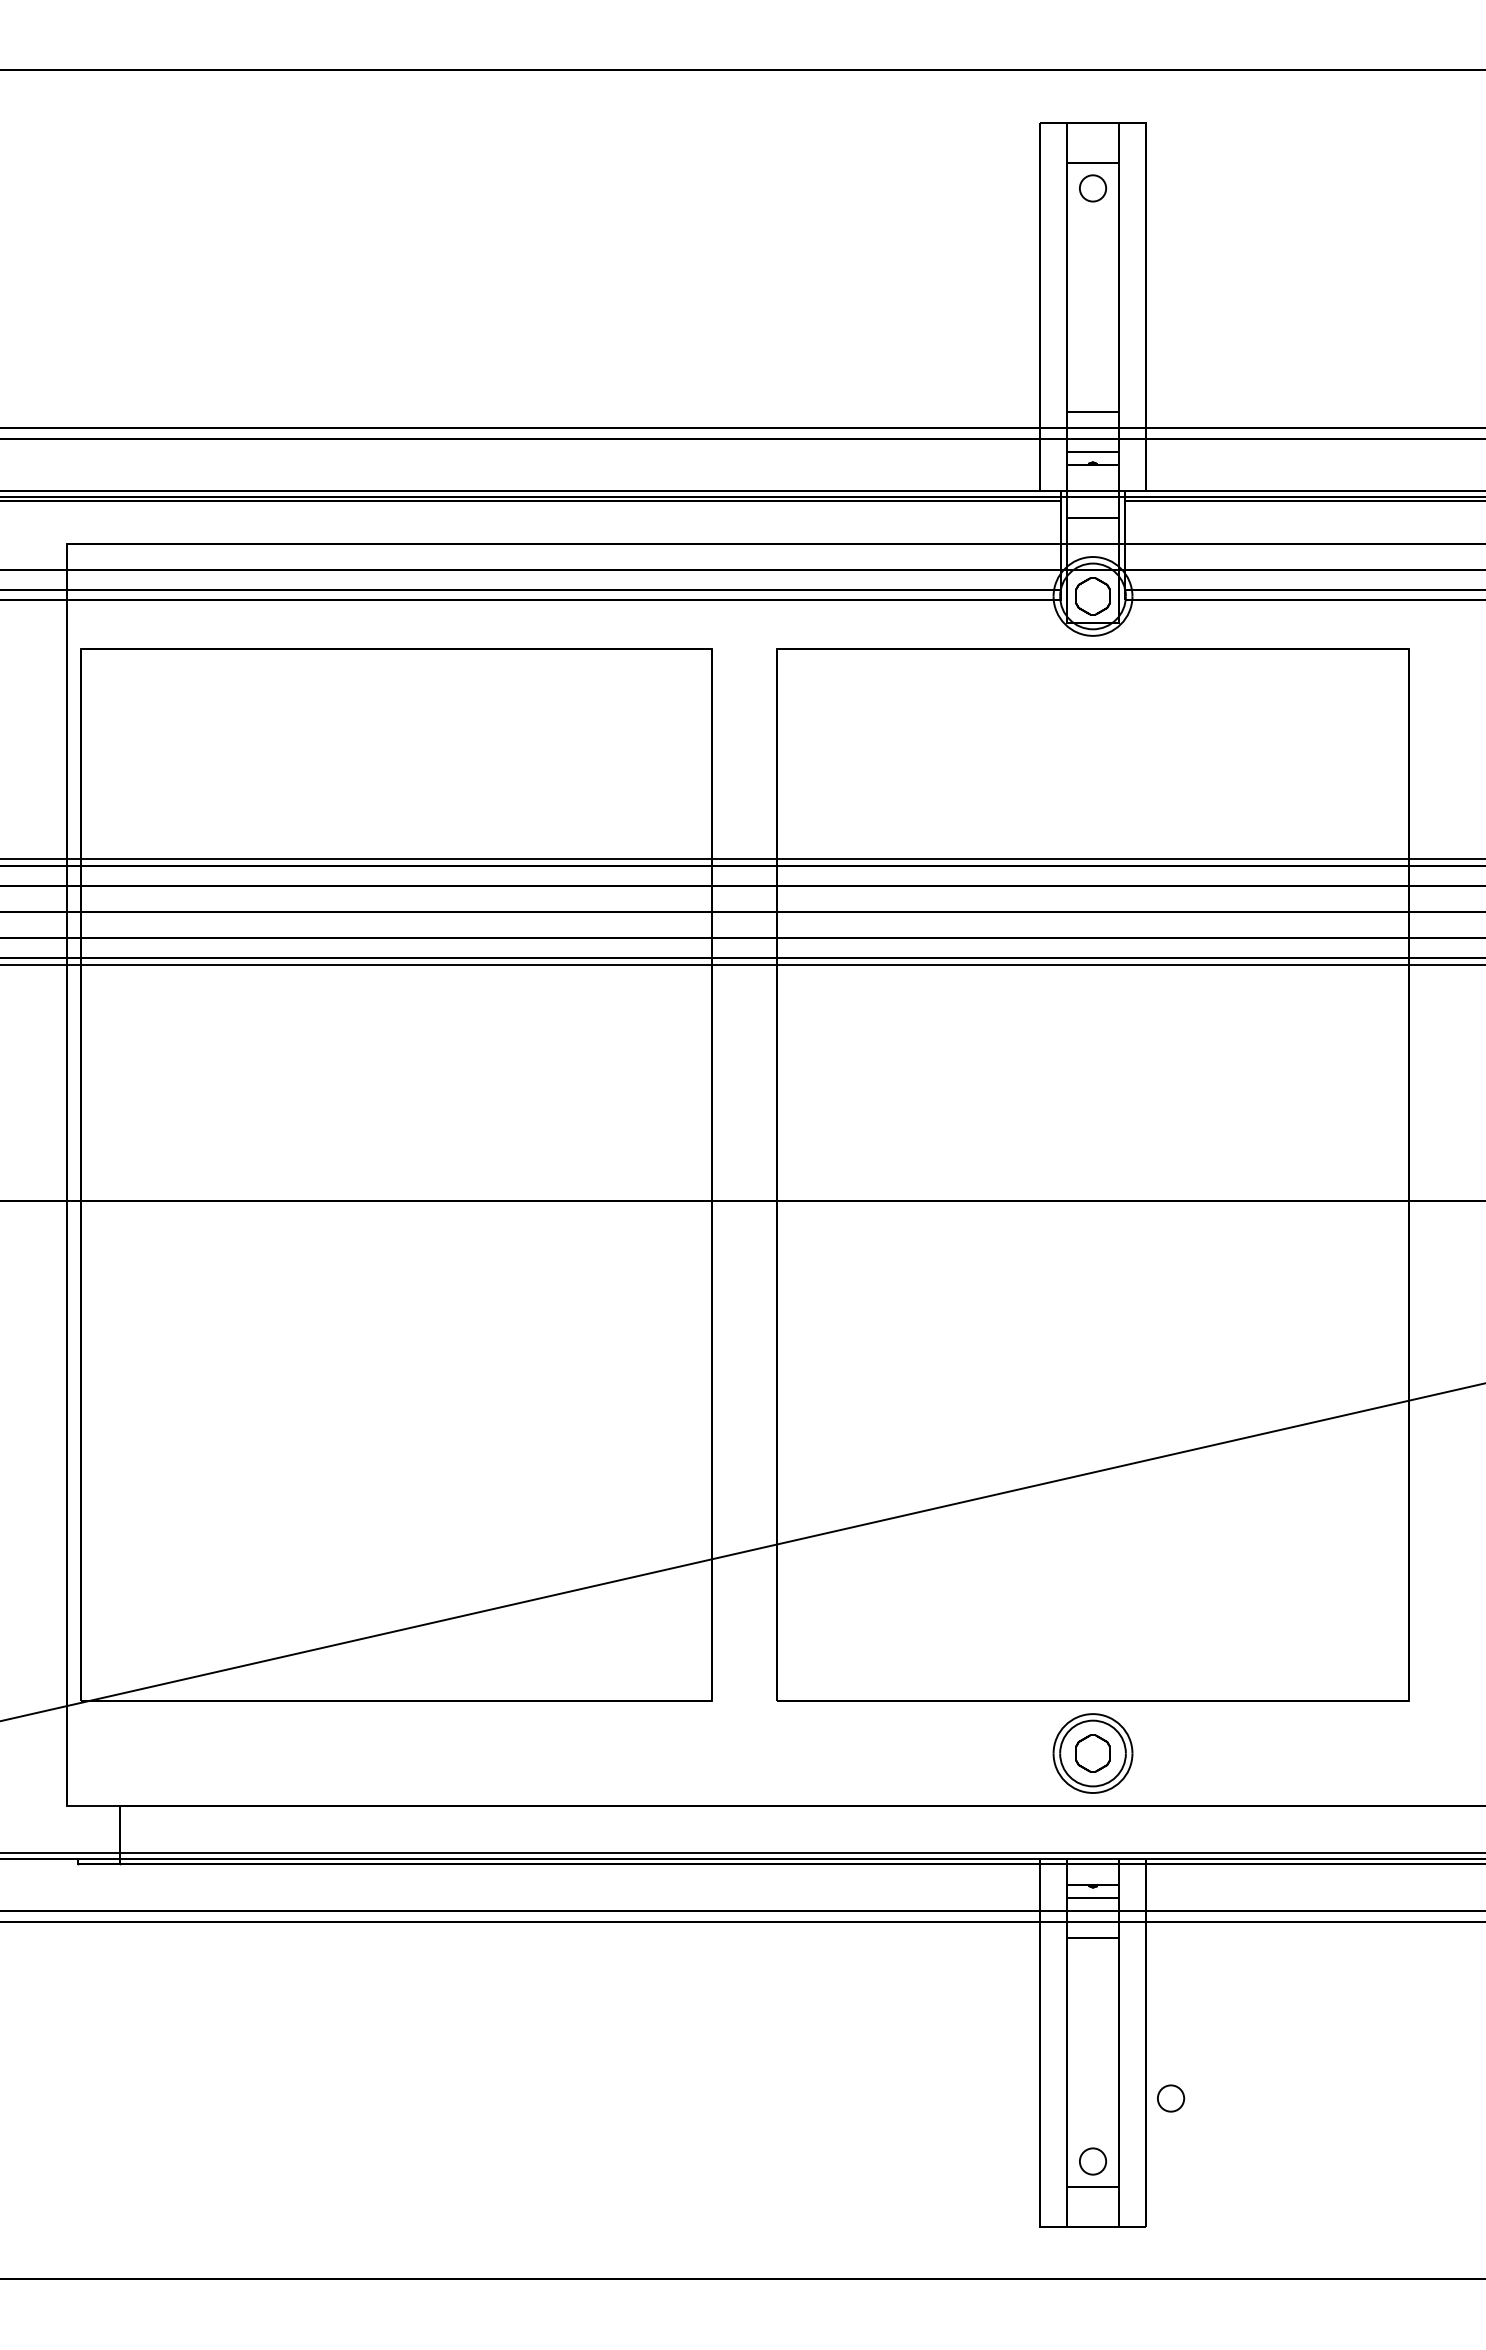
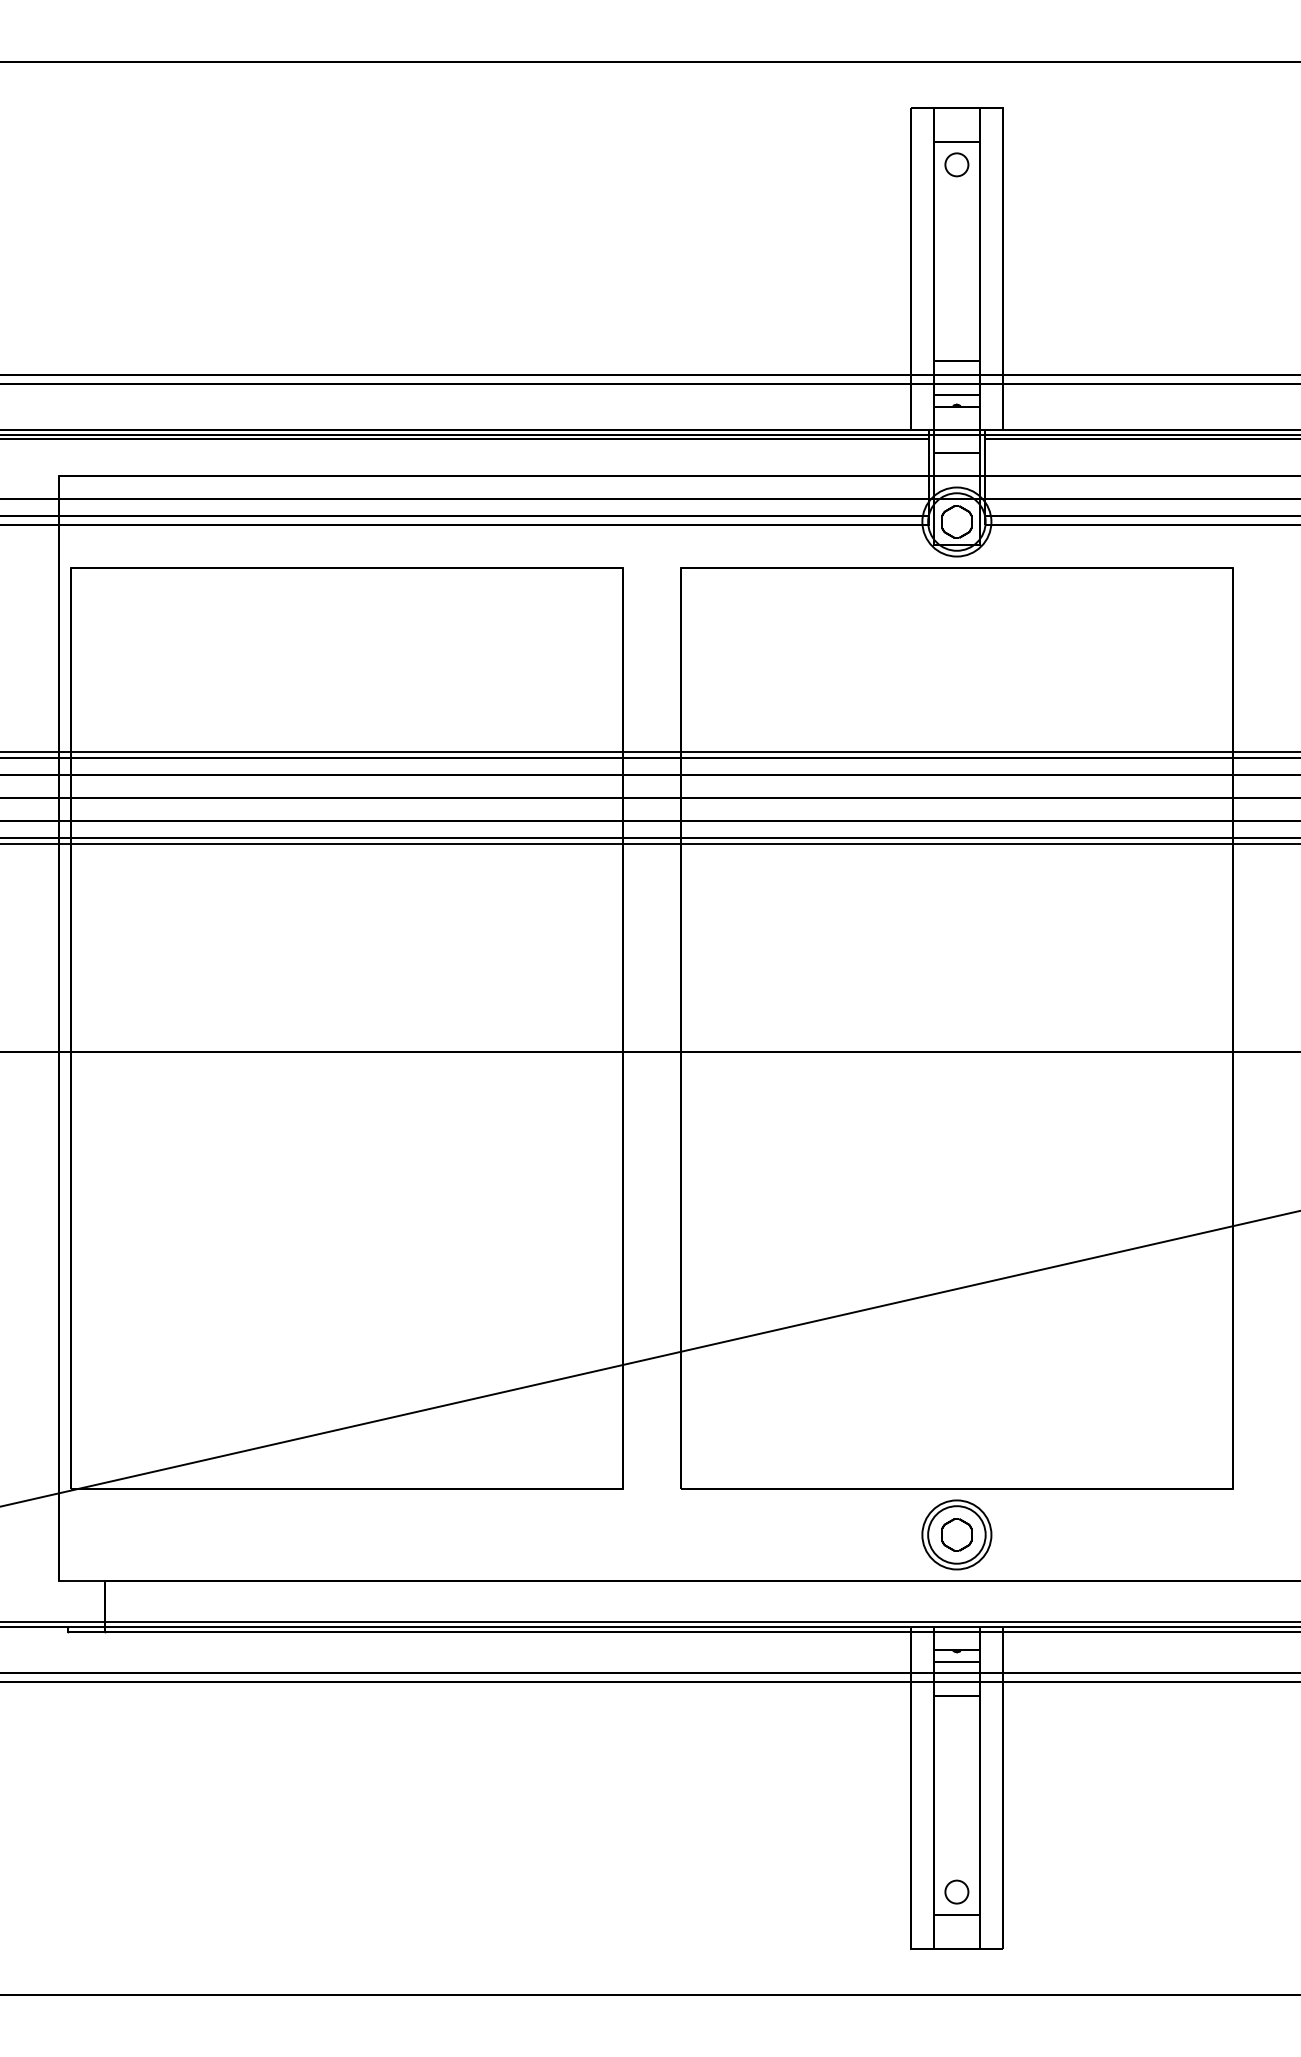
circle: (1171, 2098) -> (1025, 1836), removed

